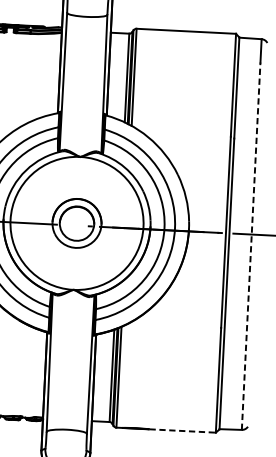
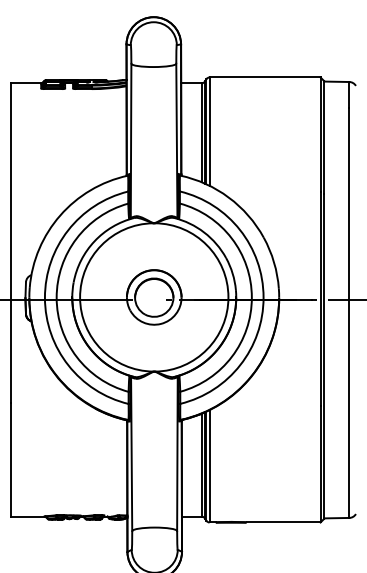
line: (251, 246) -> (349, 313), dashed -> solid
line: (183, 431) -> (284, 522), dashed -> solid

